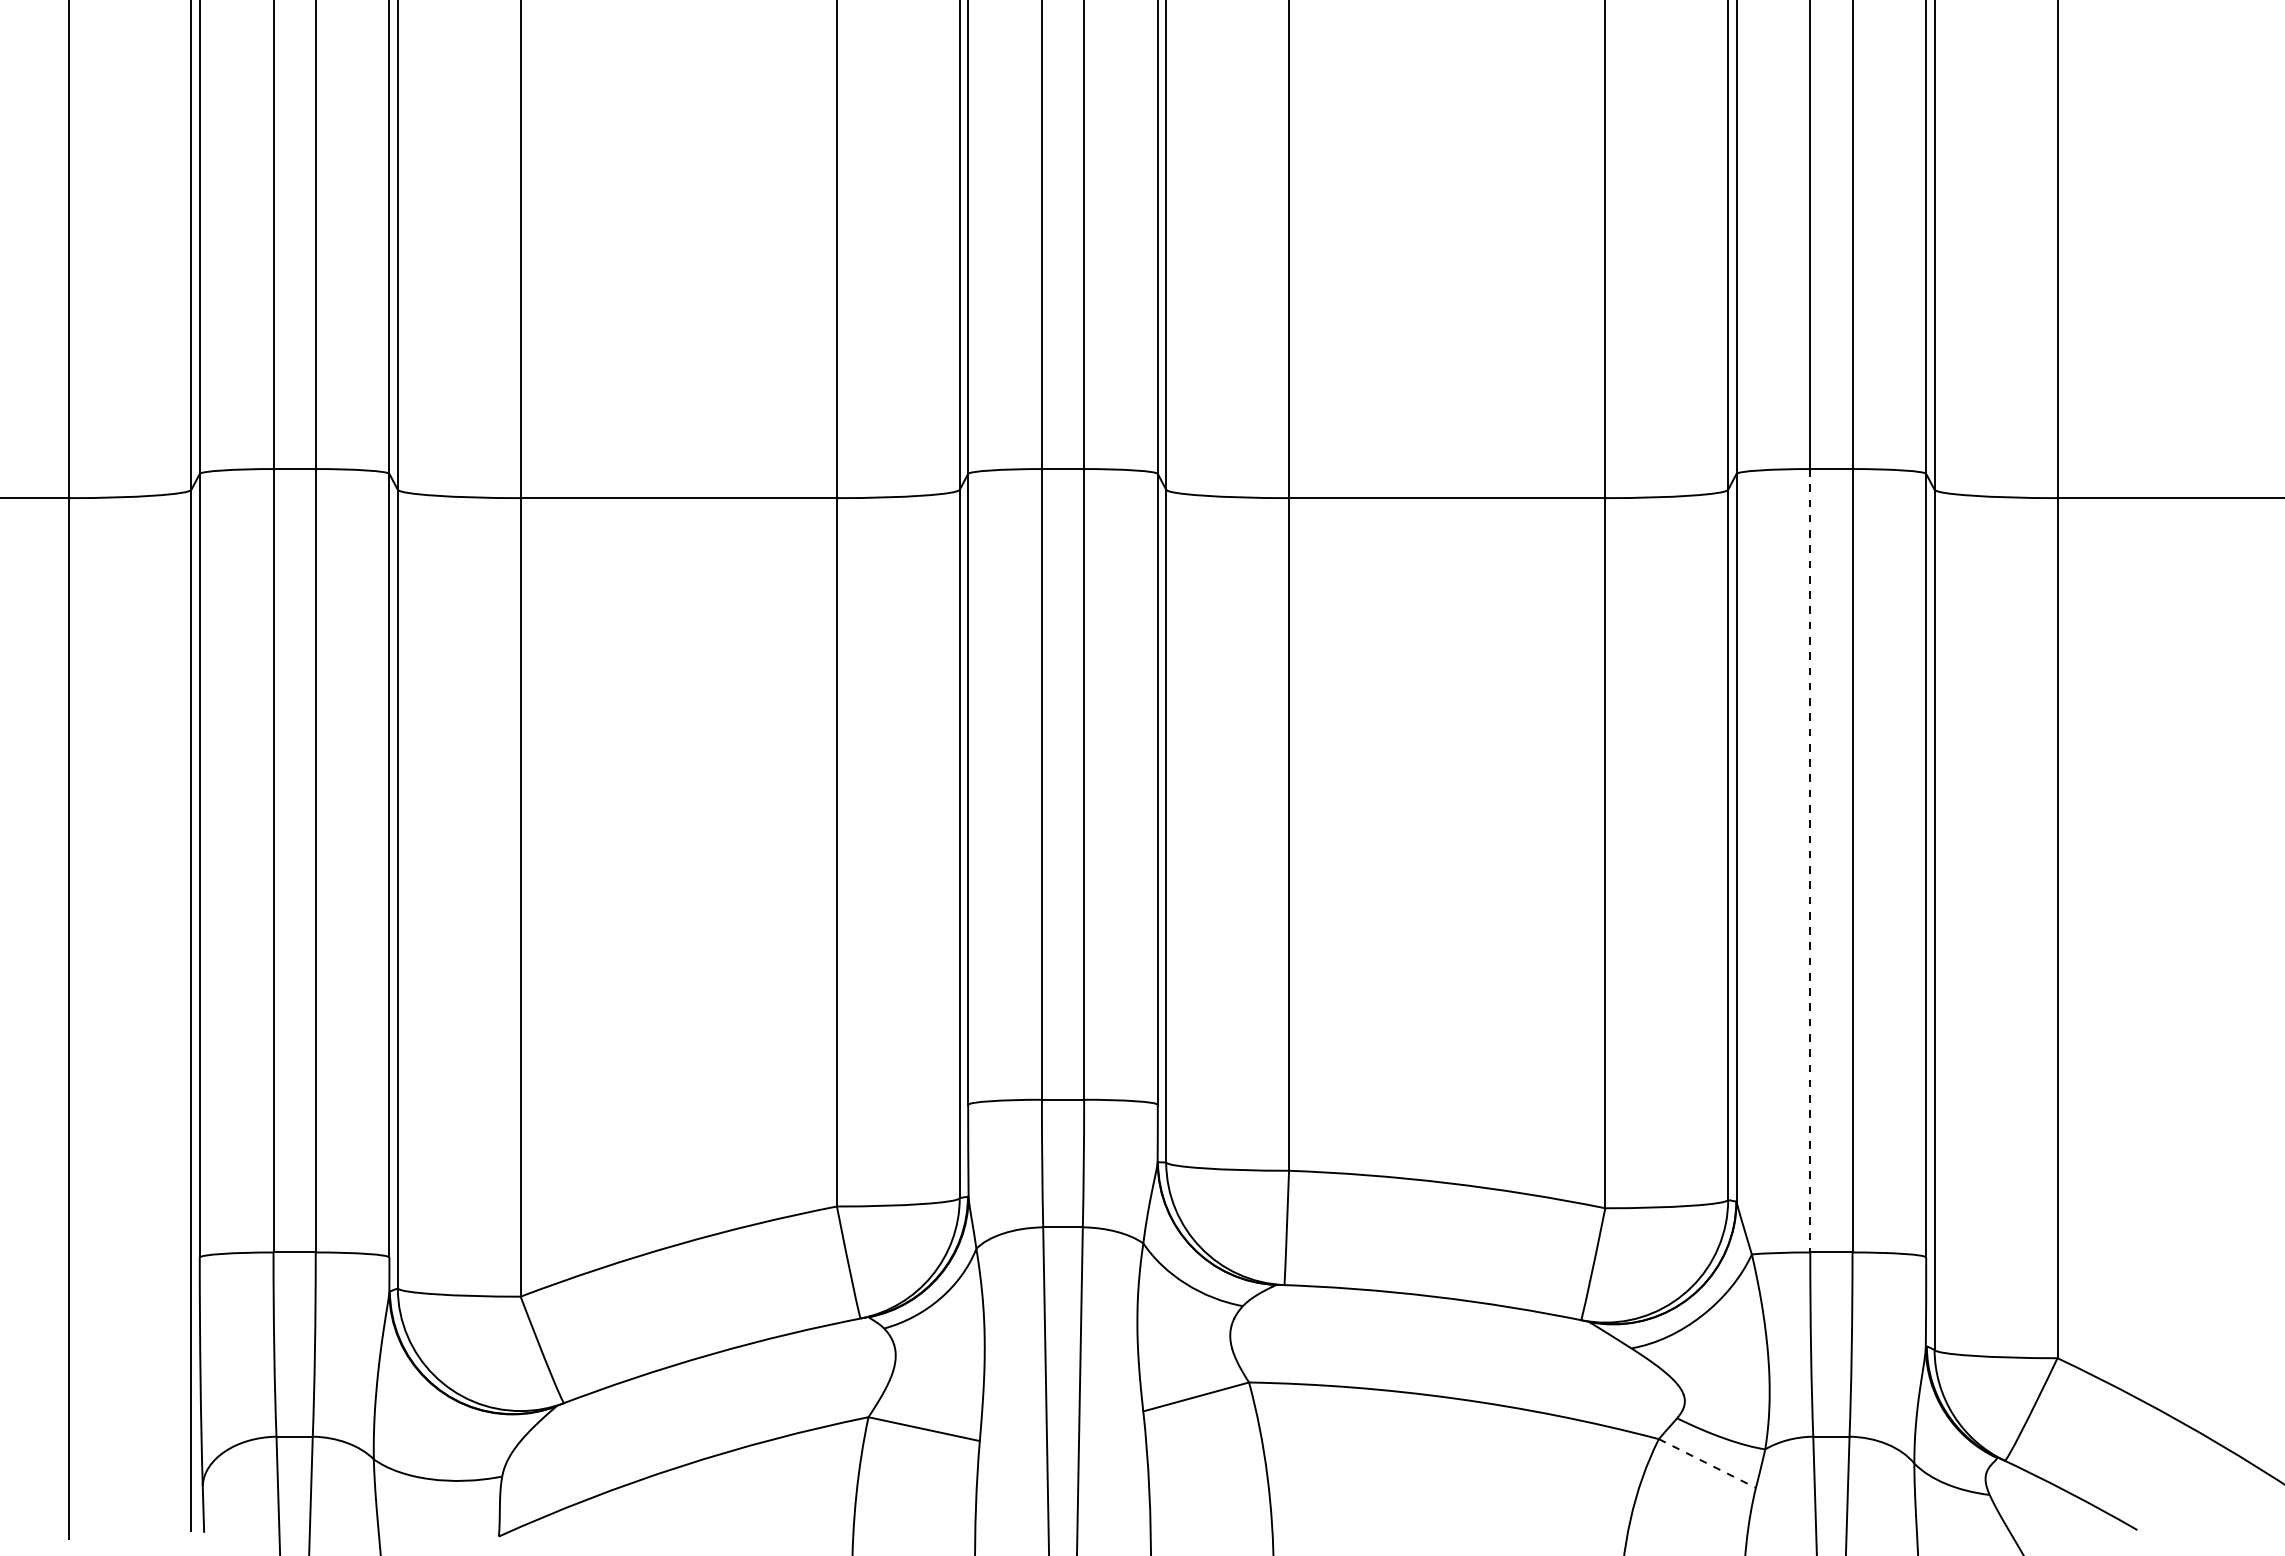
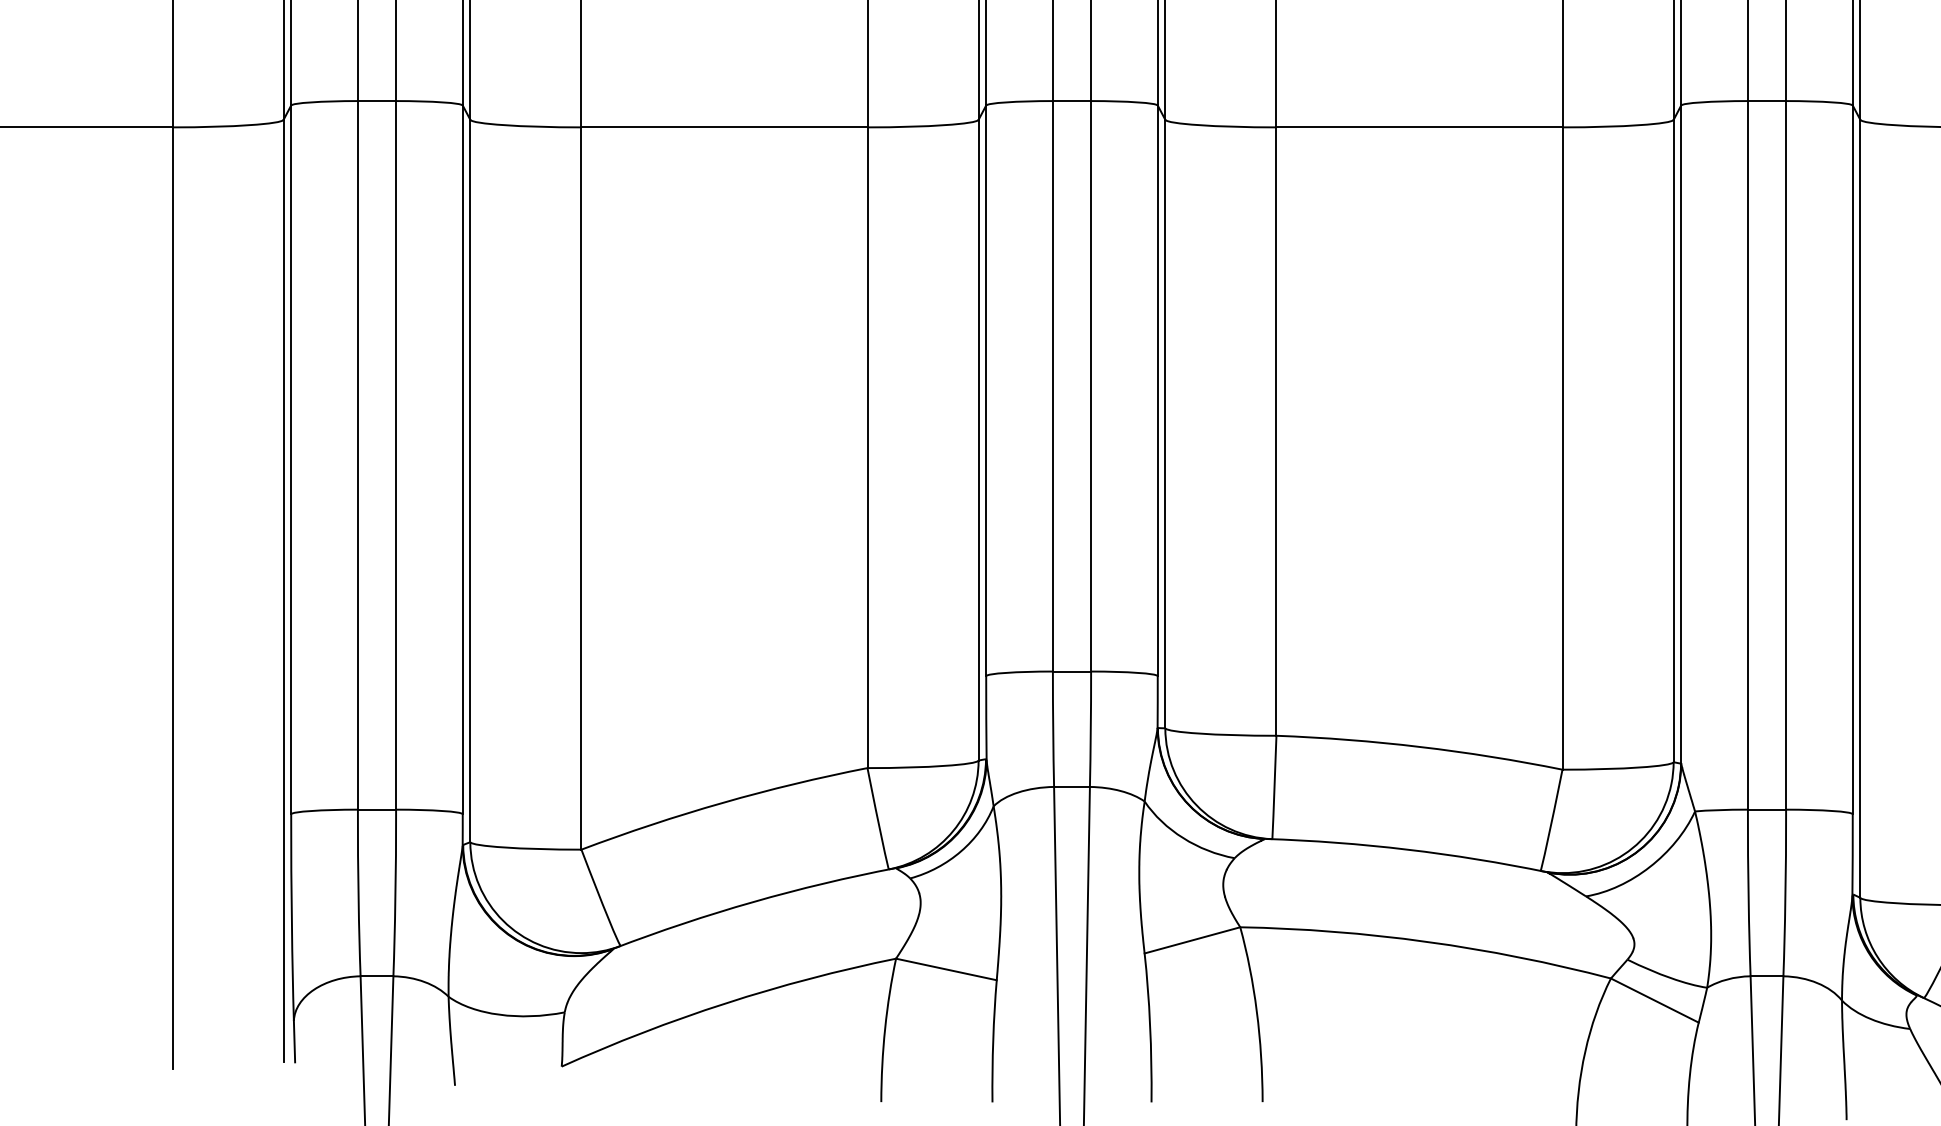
line: (1810, 860) -> (1748, 455), dashed -> solid
line: (1707, 1463) -> (1654, 1000), dashed -> solid

